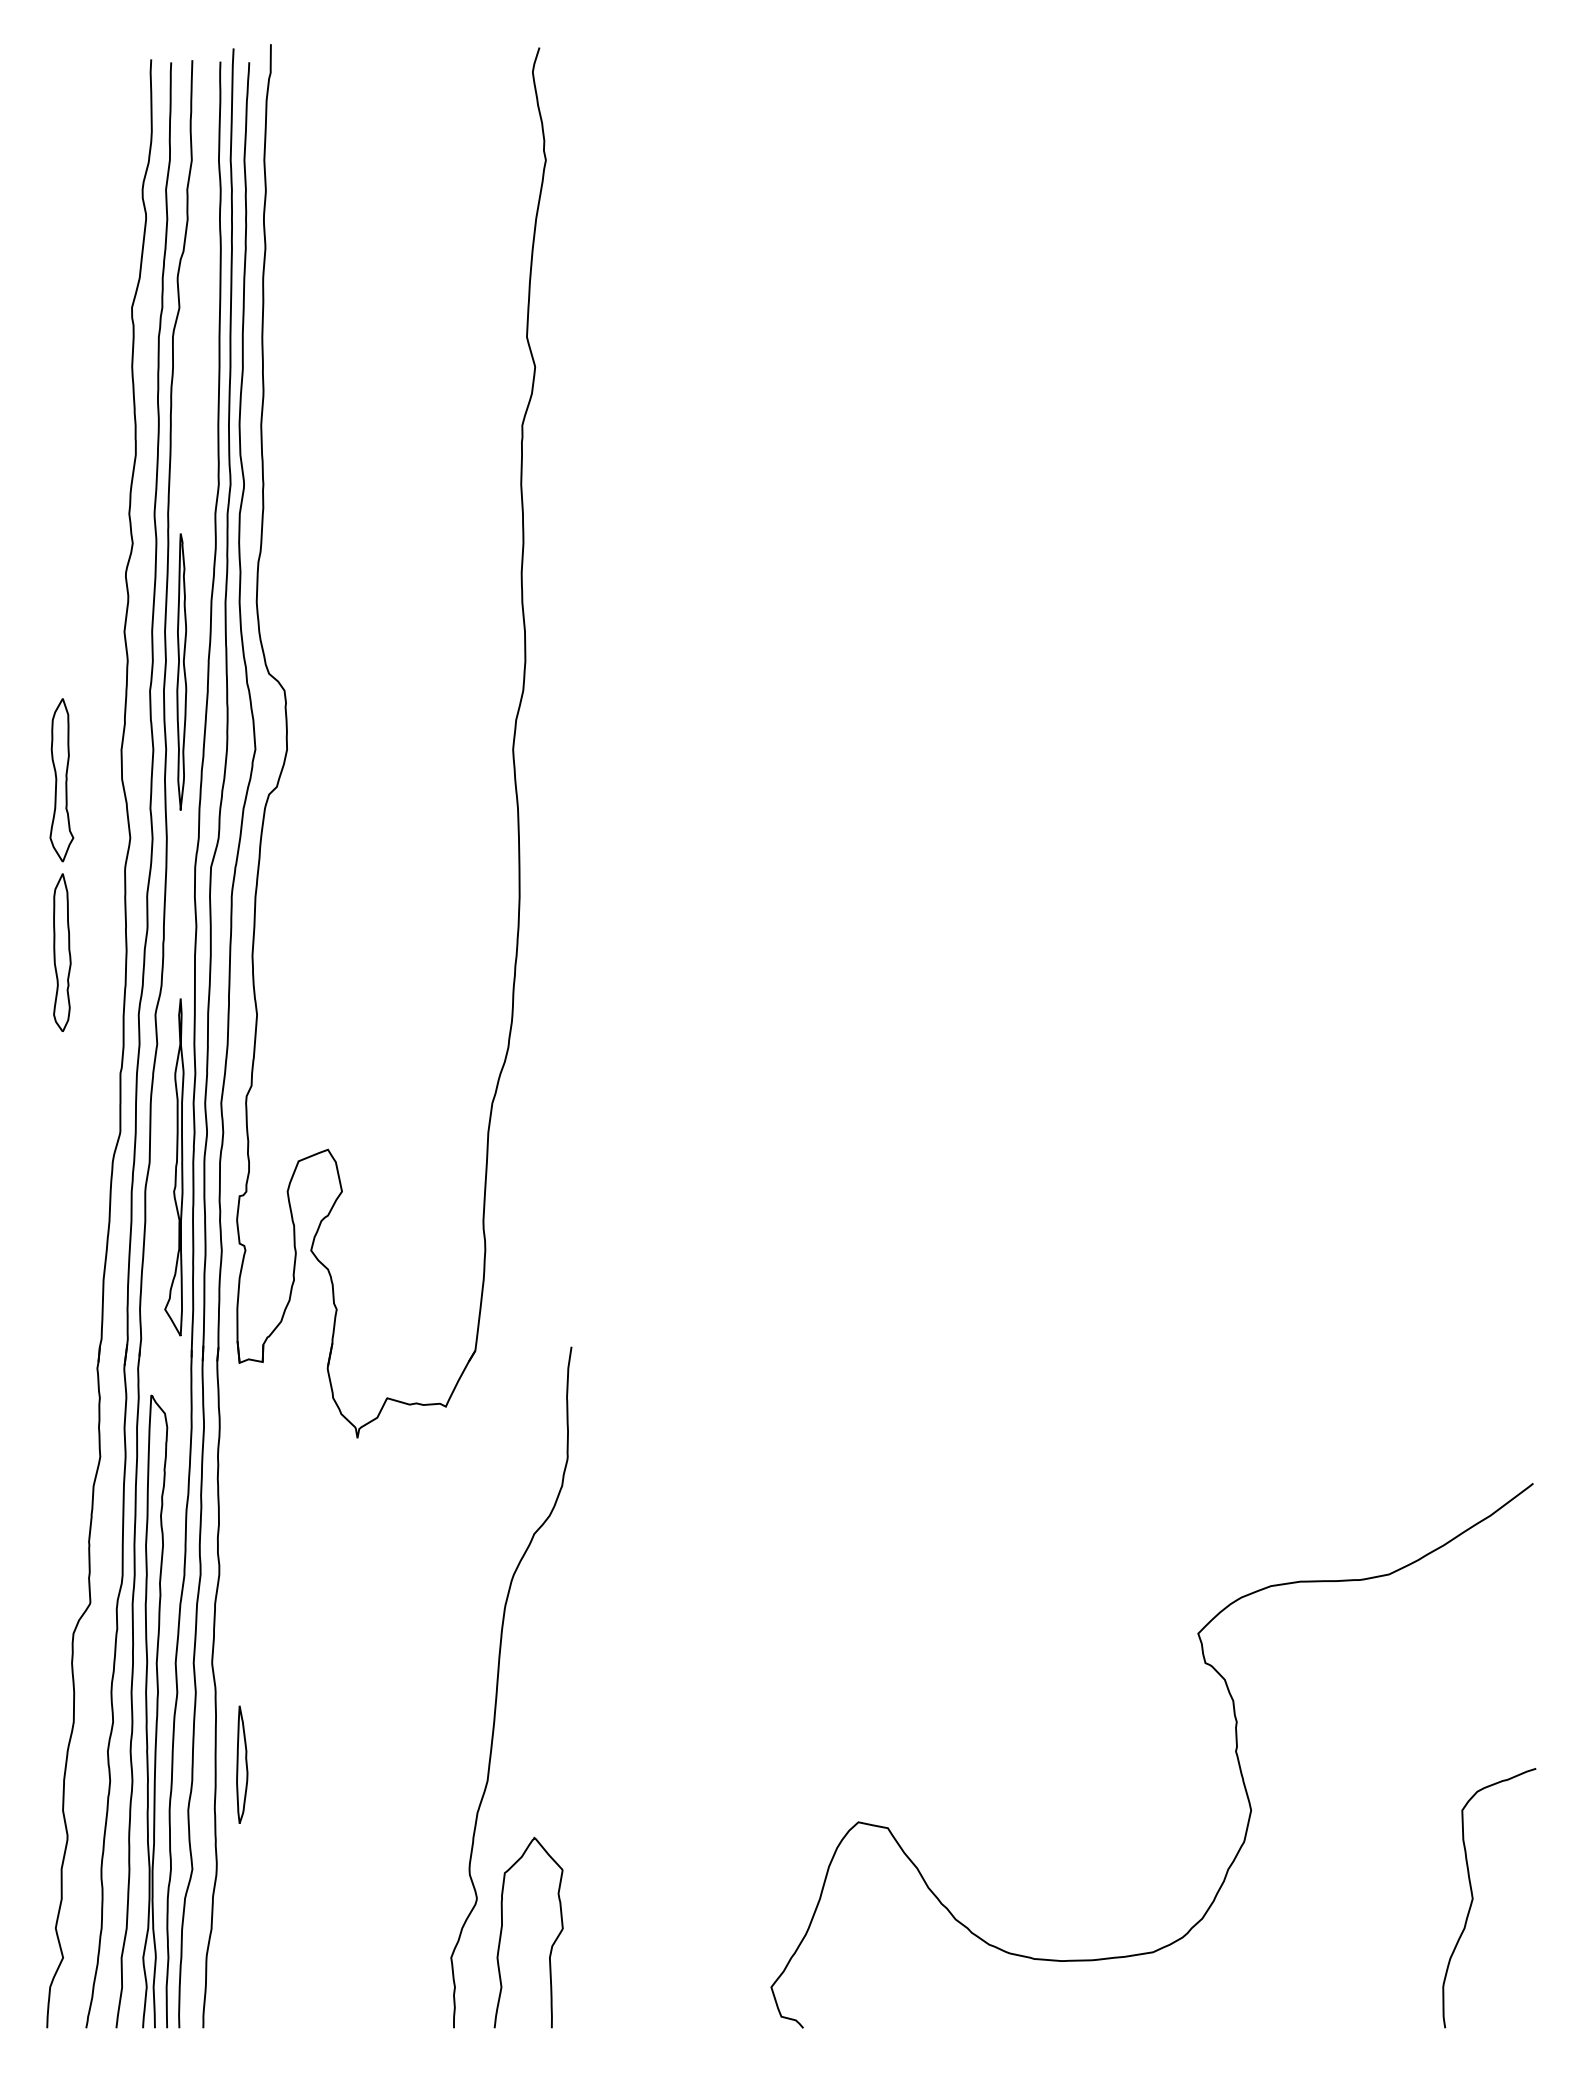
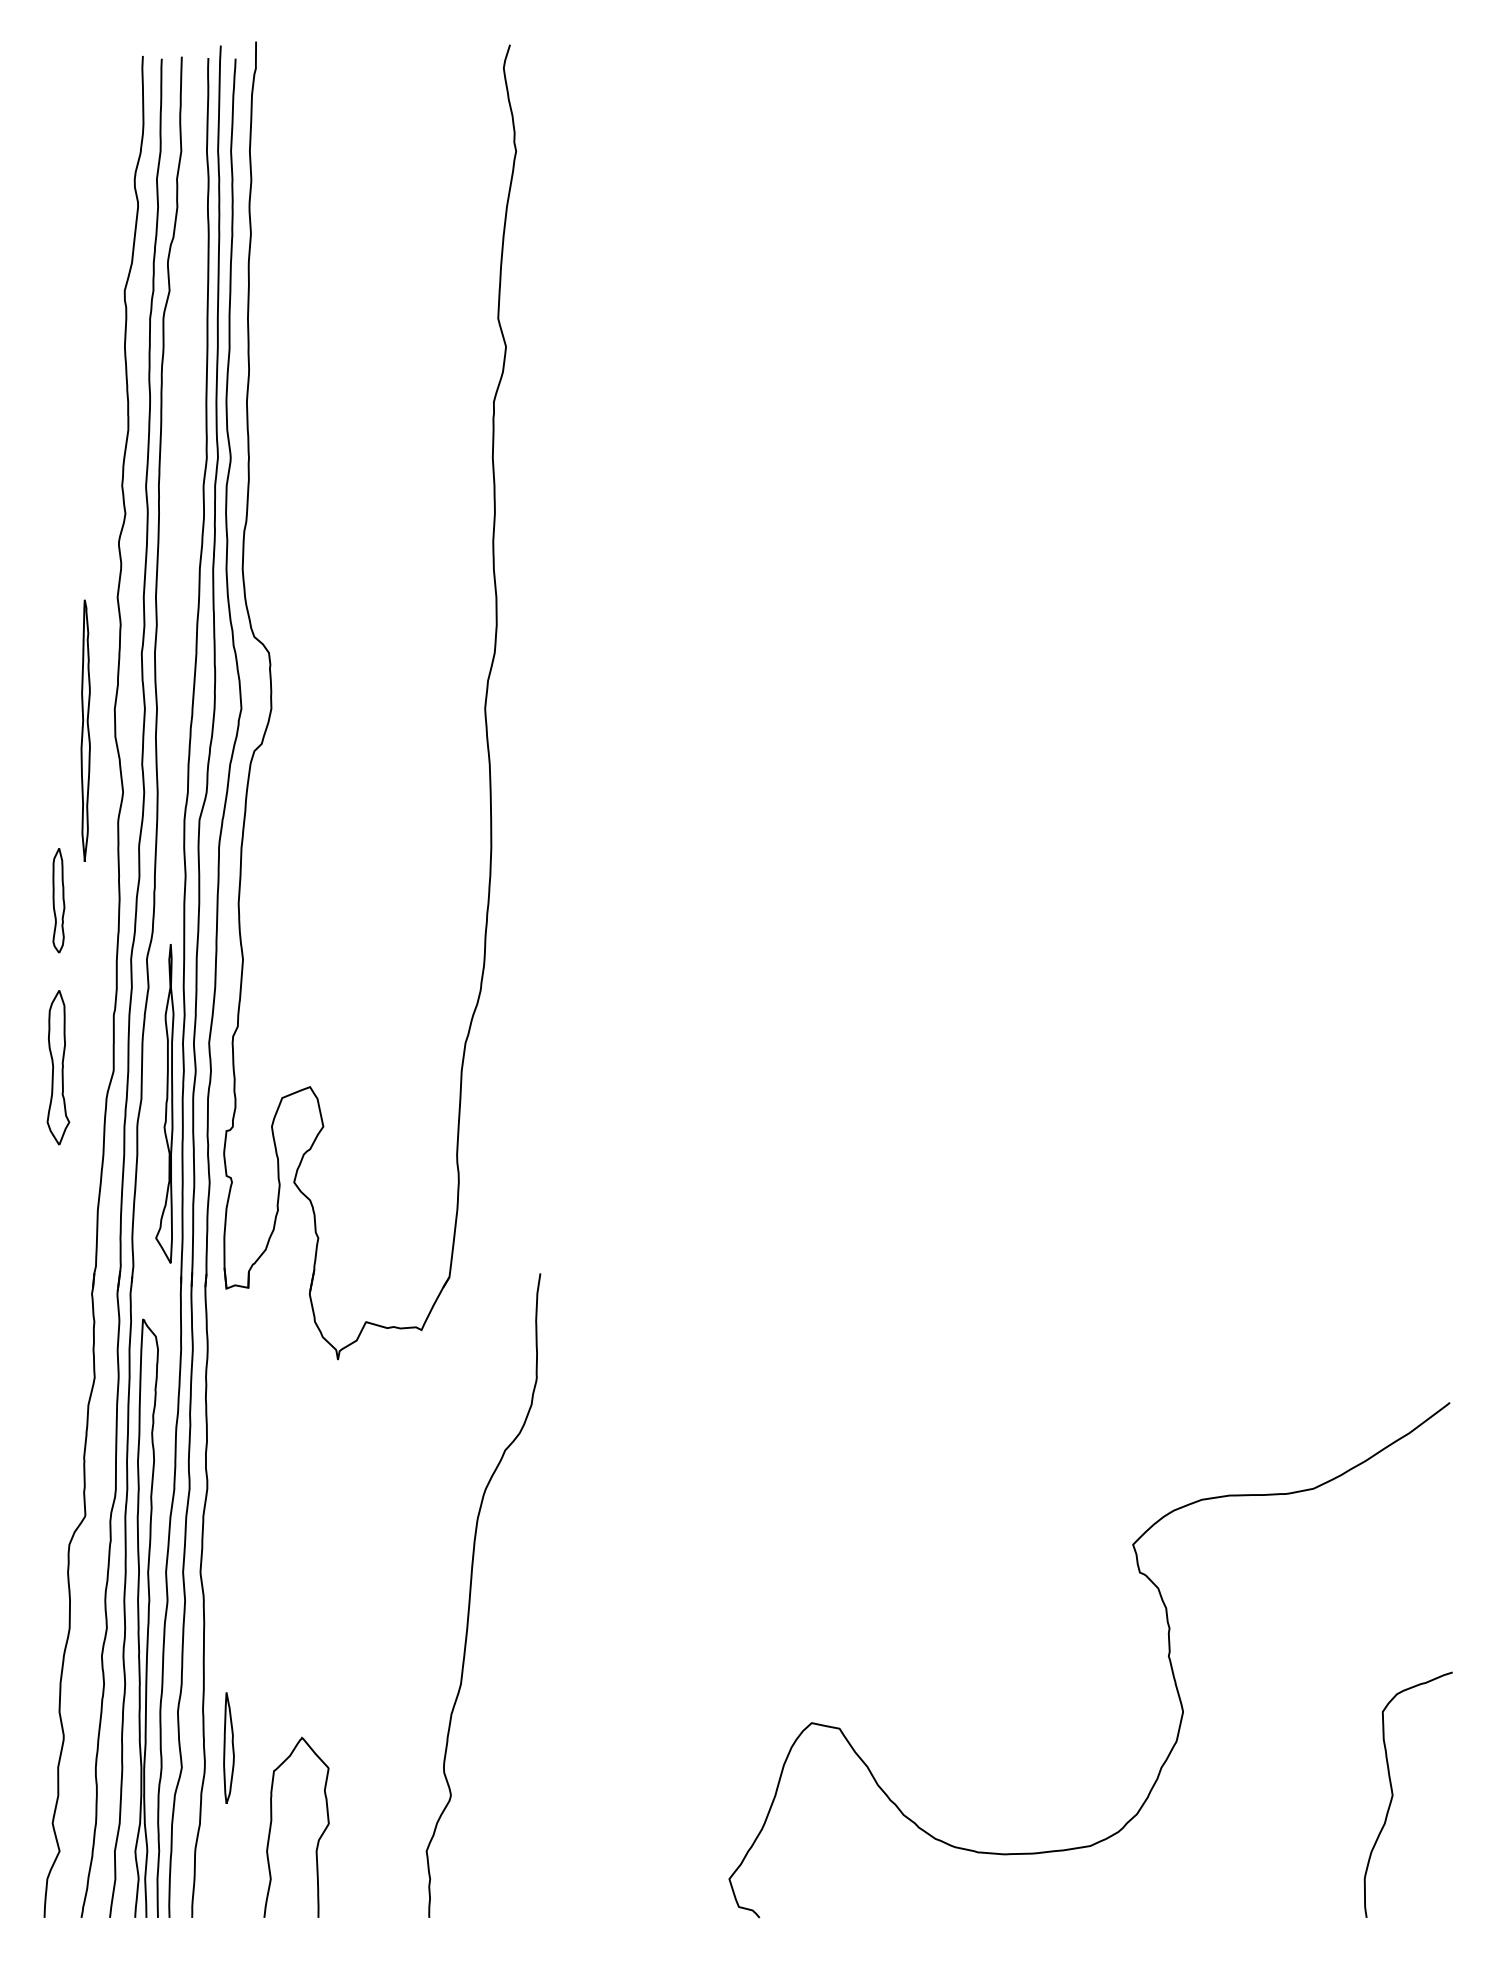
part: (181, 671) -> (85, 730), moved
part: (61, 780) -> (58, 1067), moved
part: (62, 952) -> (59, 900), size x0.7
part: (242, 1764) -> (229, 1747), moved
curve: (502, 1931) -> (271, 1826), moved

